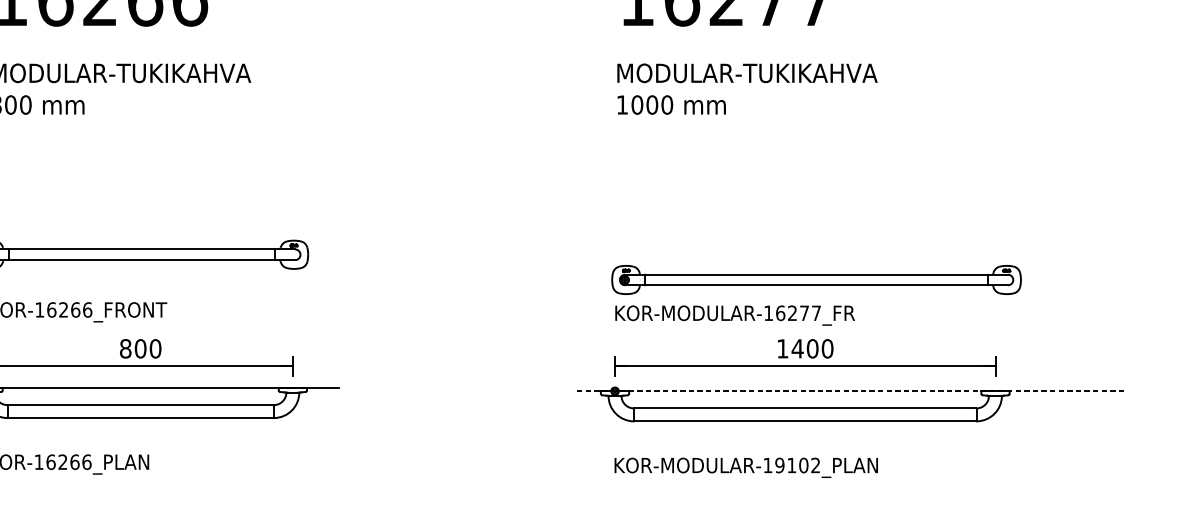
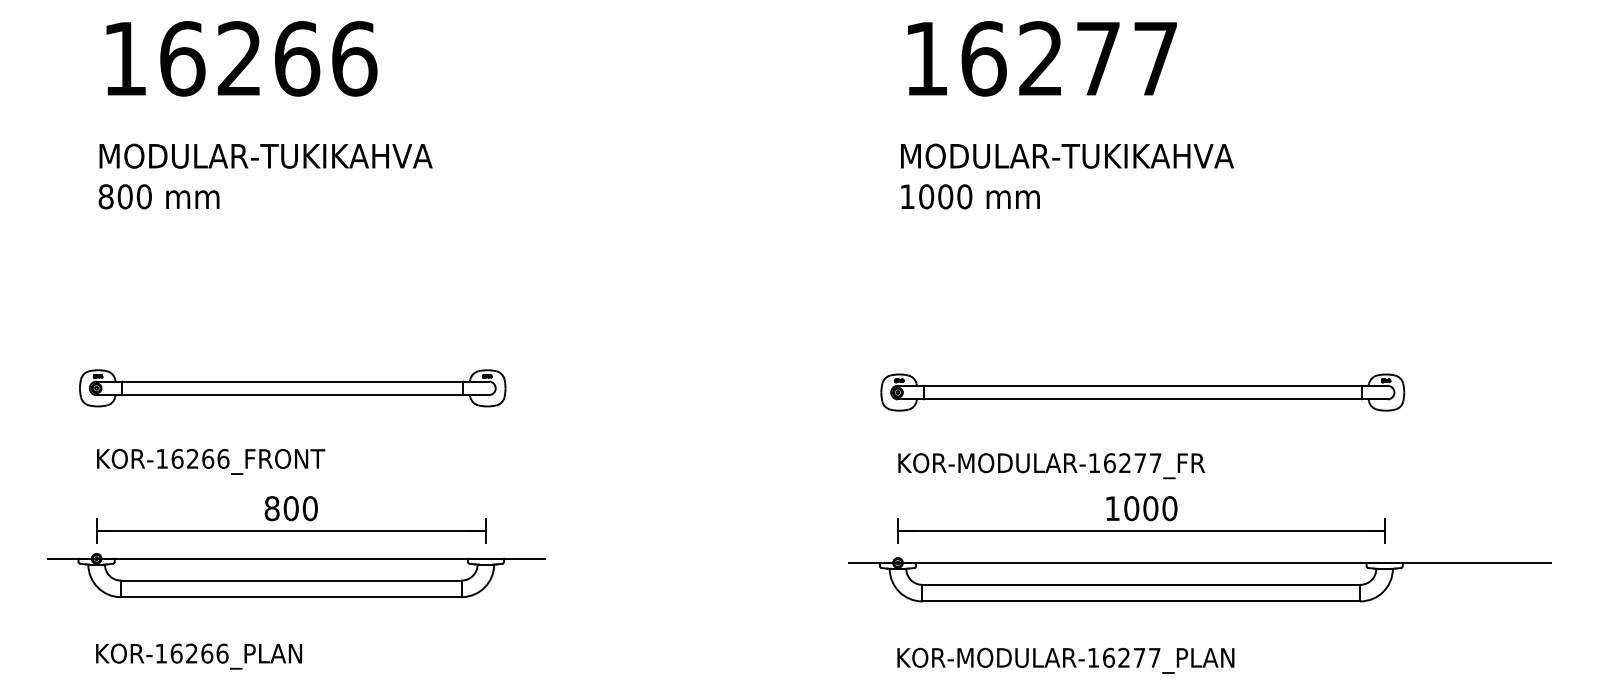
part: (816, 279) -> (1142, 392), moved
text: (797, 348) -> (1131, 508), 1400 -> 1000
line: (851, 390) -> (1200, 562), dashed -> solid
text: (797, 465) -> (1131, 657), KOR-MODULAR-19102_PLAN -> KOR-MODULAR-16277_PLAN

